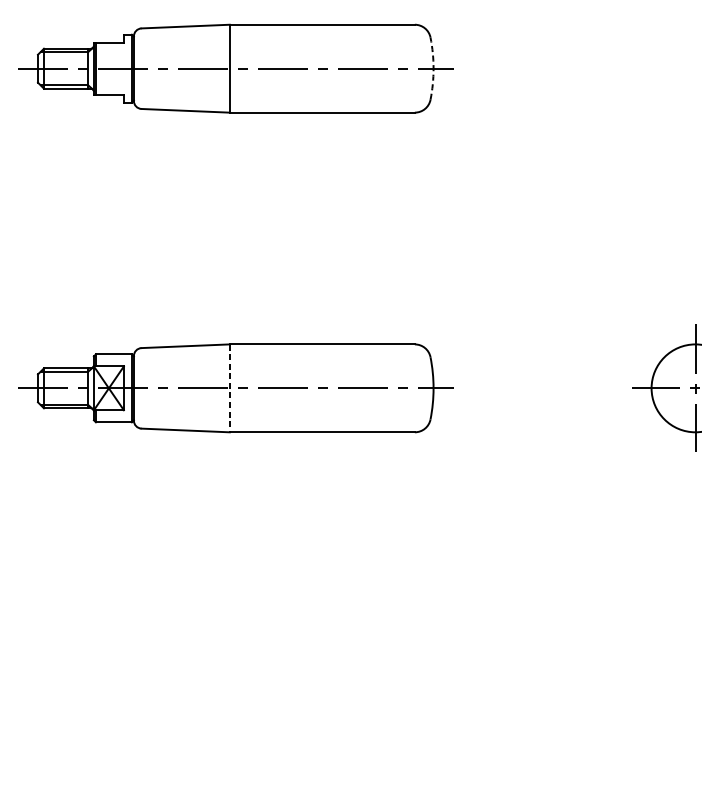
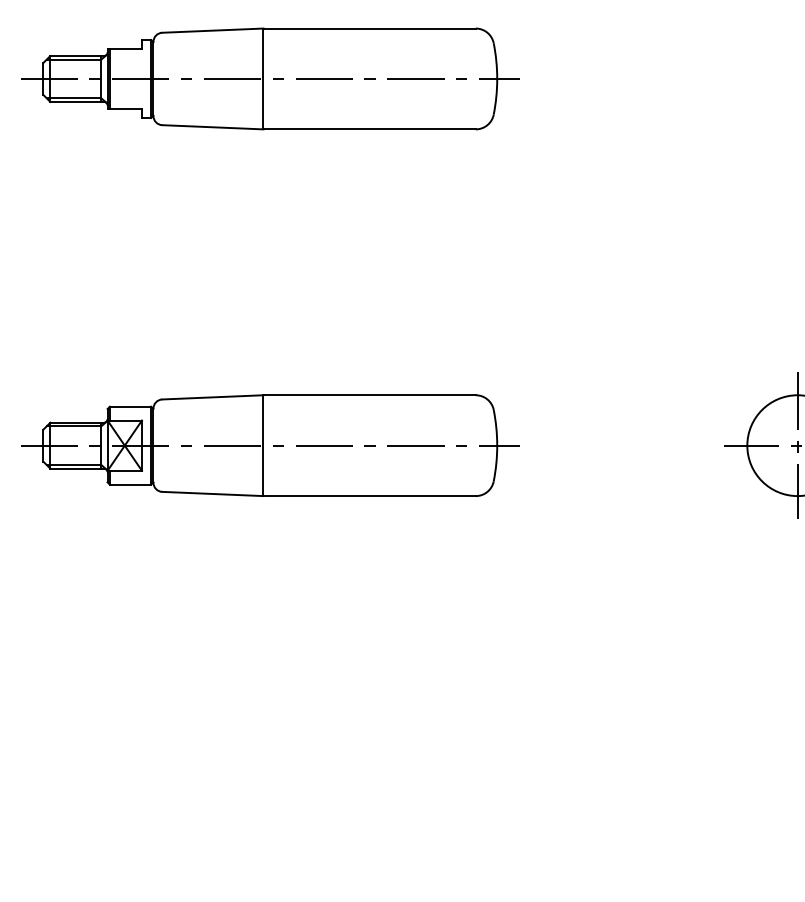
arc: (433, 68) -> (497, 78), dashed -> solid
line: (229, 389) -> (263, 446), dashed -> solid

